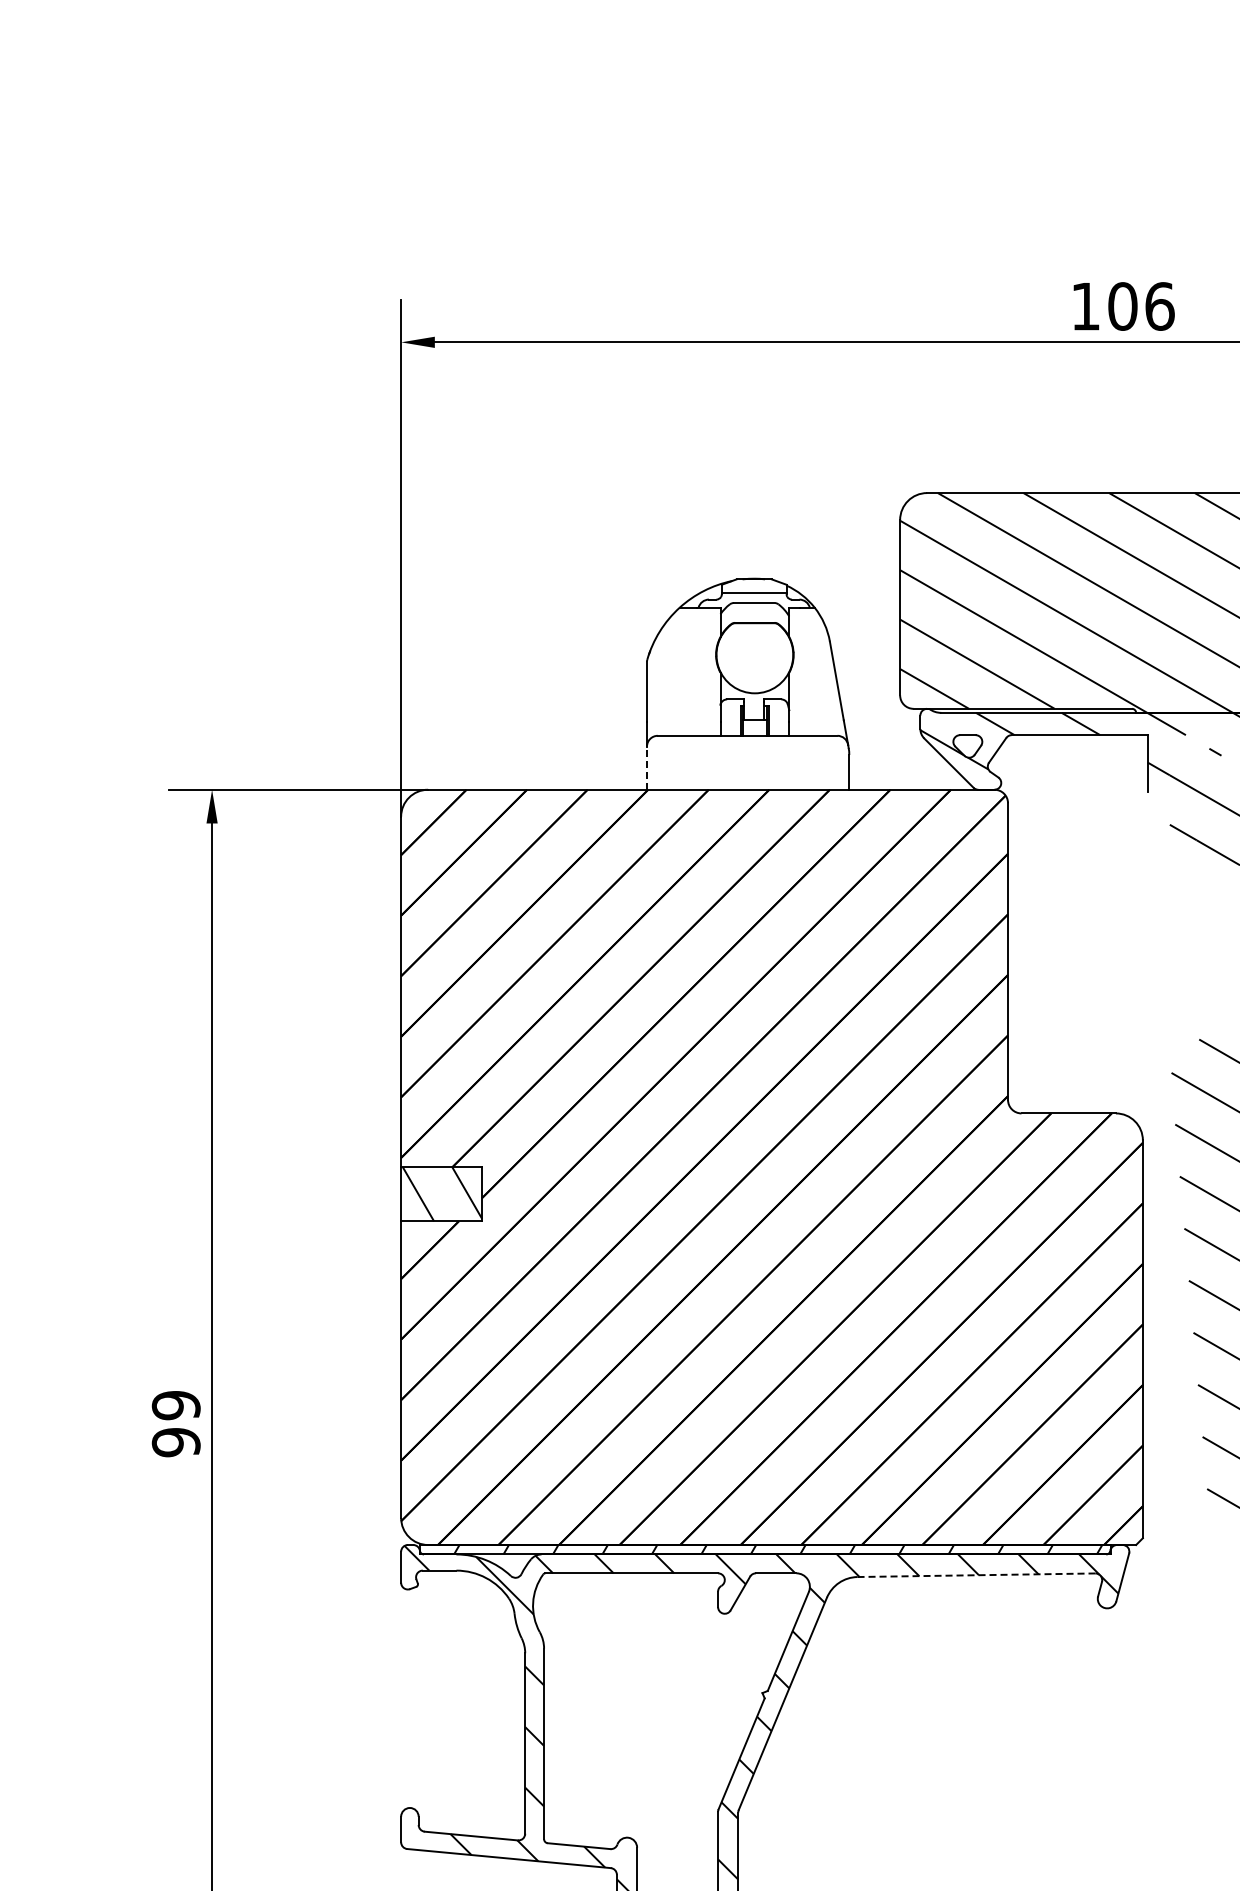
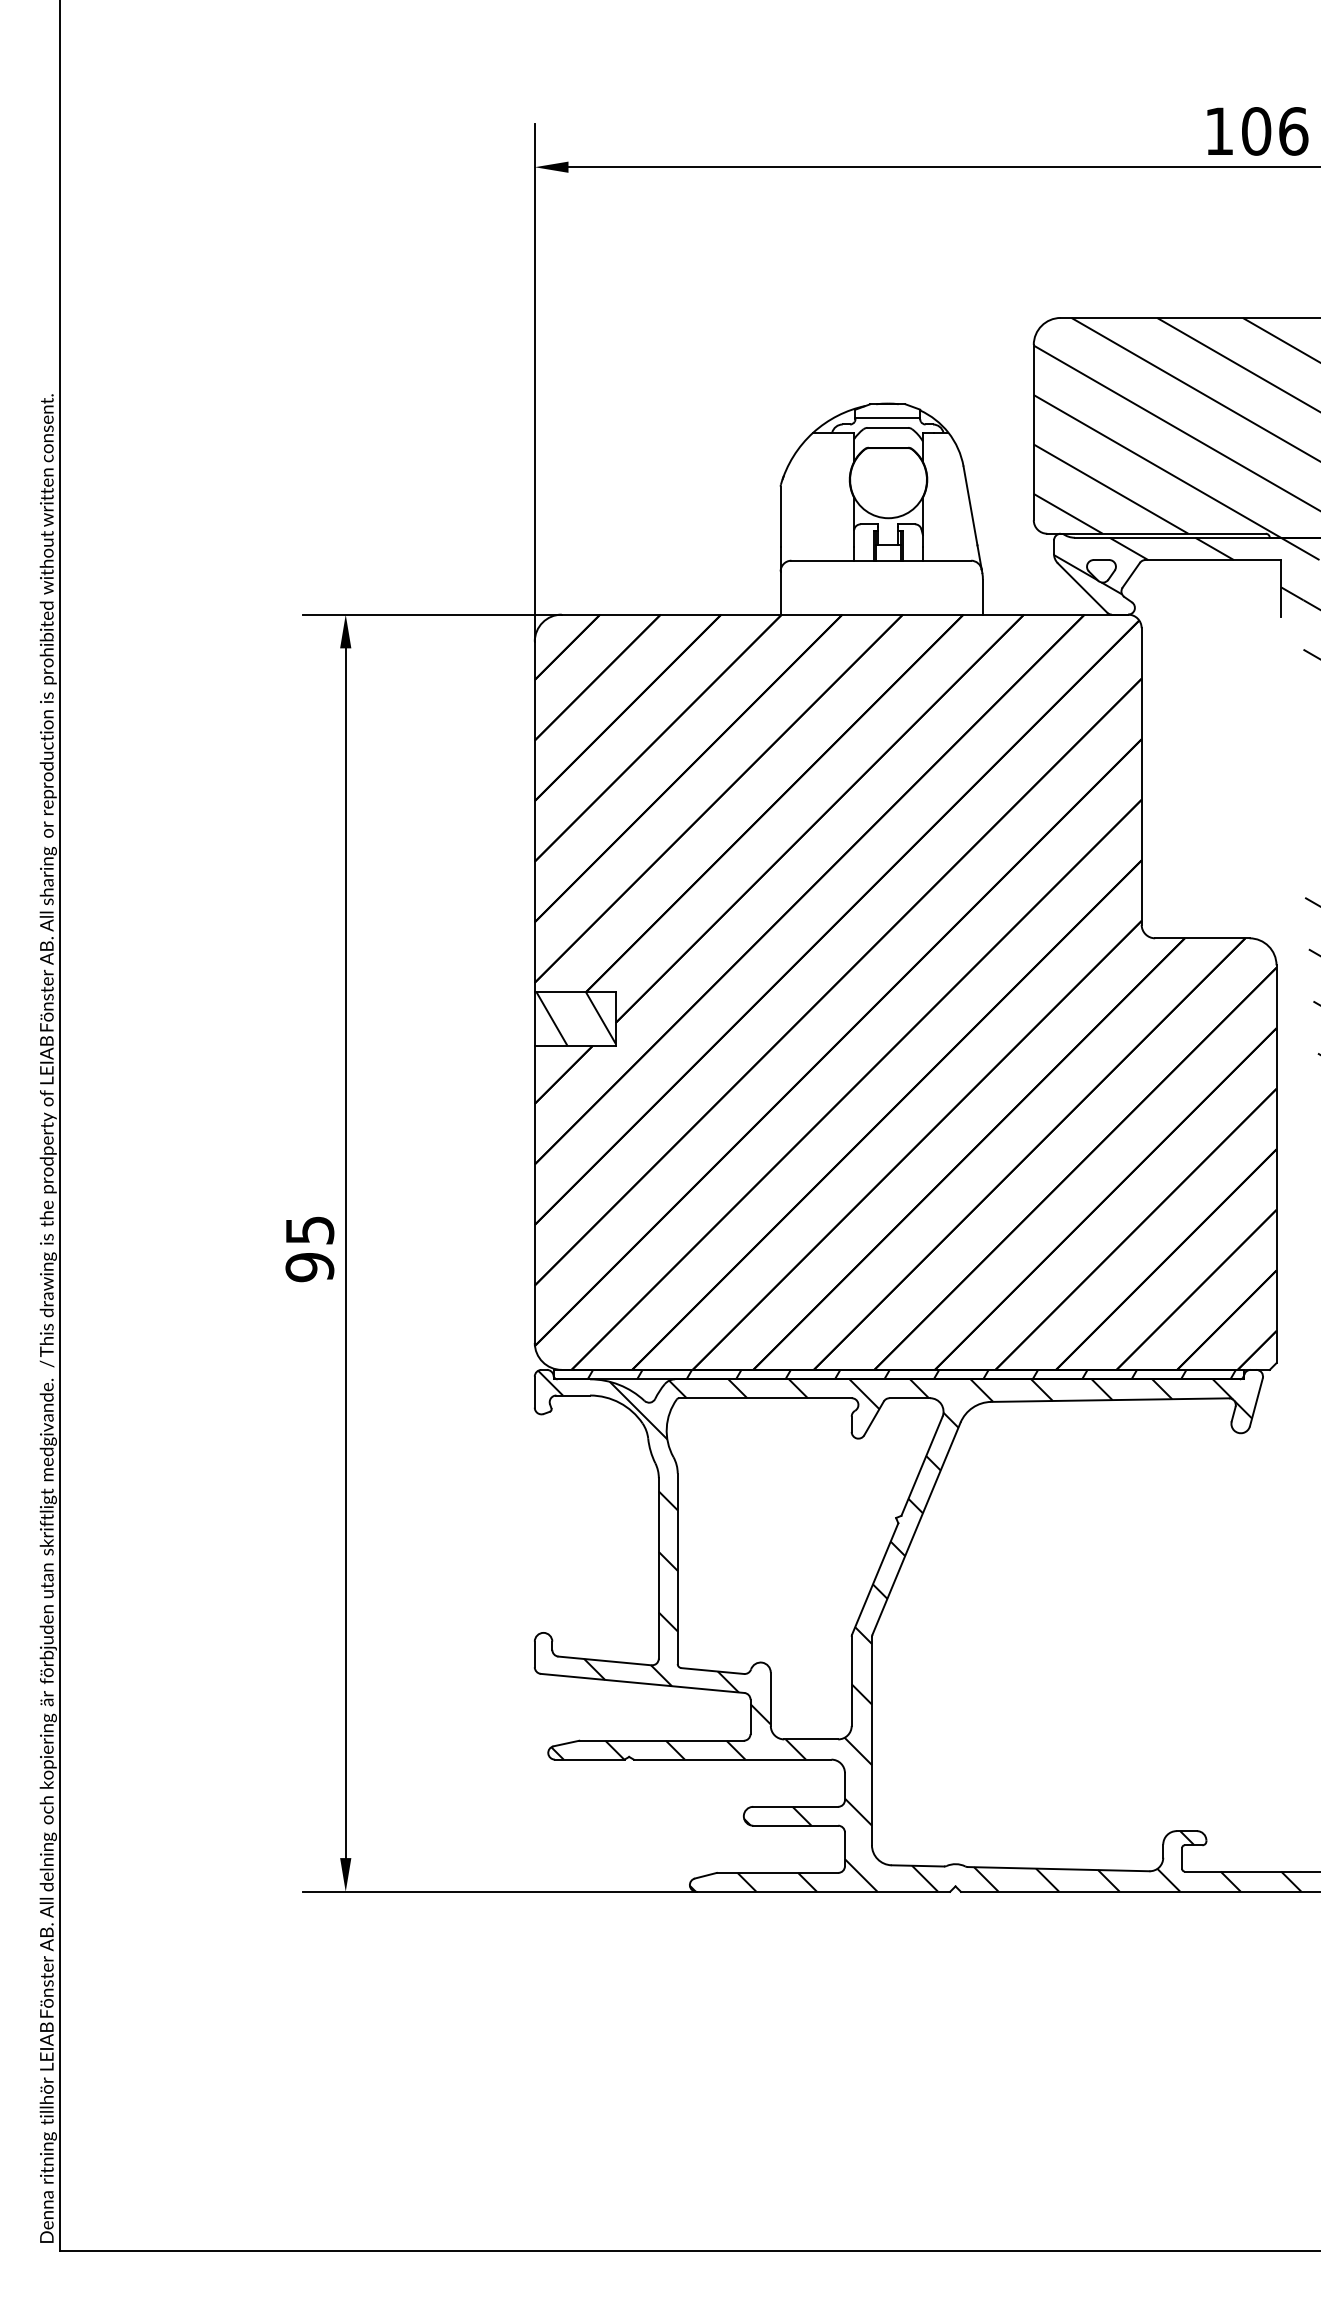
line: (646, 767) -> (780, 592), dashed -> solid
text: (175, 1405) -> (309, 1230), 99 -> 95
line: (976, 1575) -> (1110, 1400), dashed -> solid

